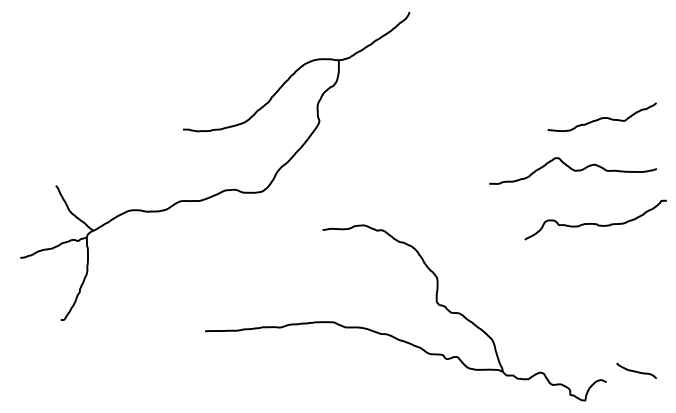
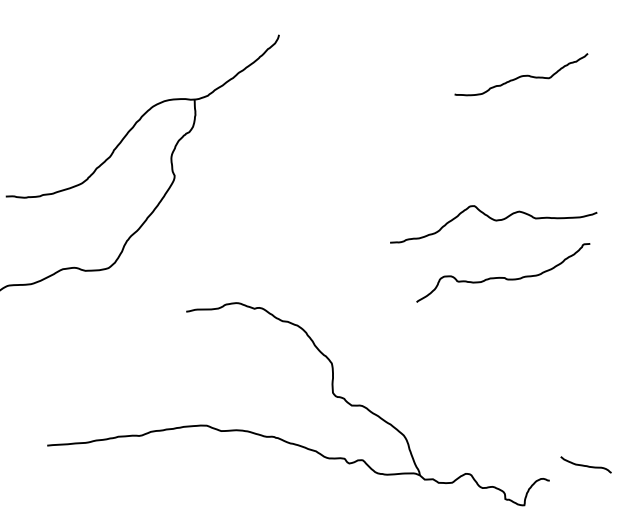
curve: (601, 117) -> (520, 75), moved
curve: (595, 223) -> (503, 277), moved

